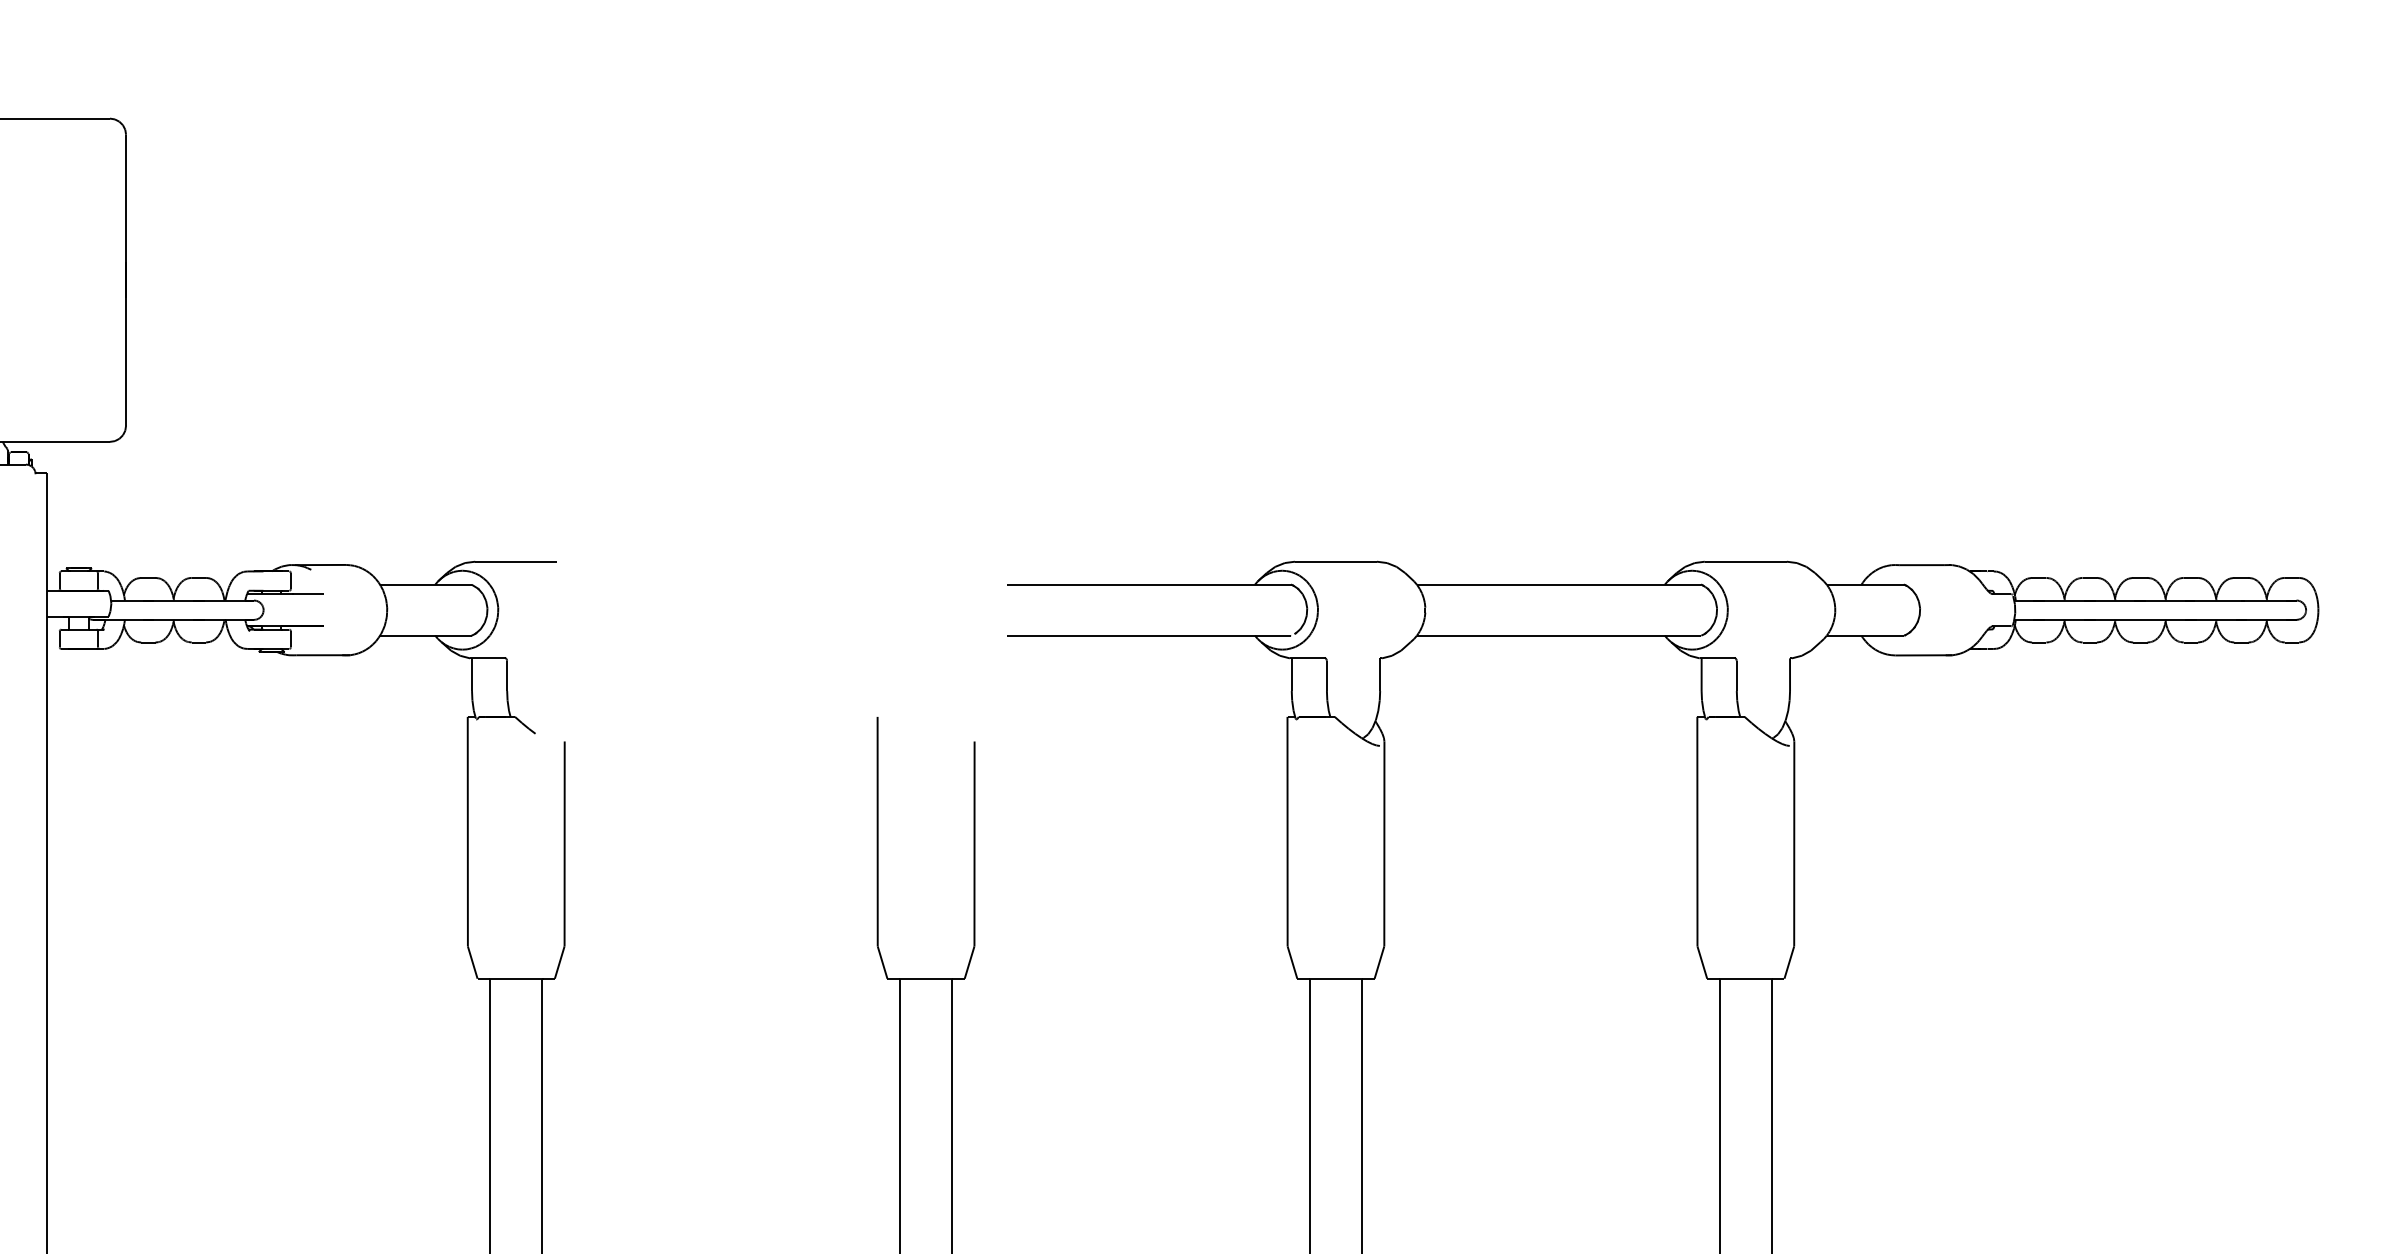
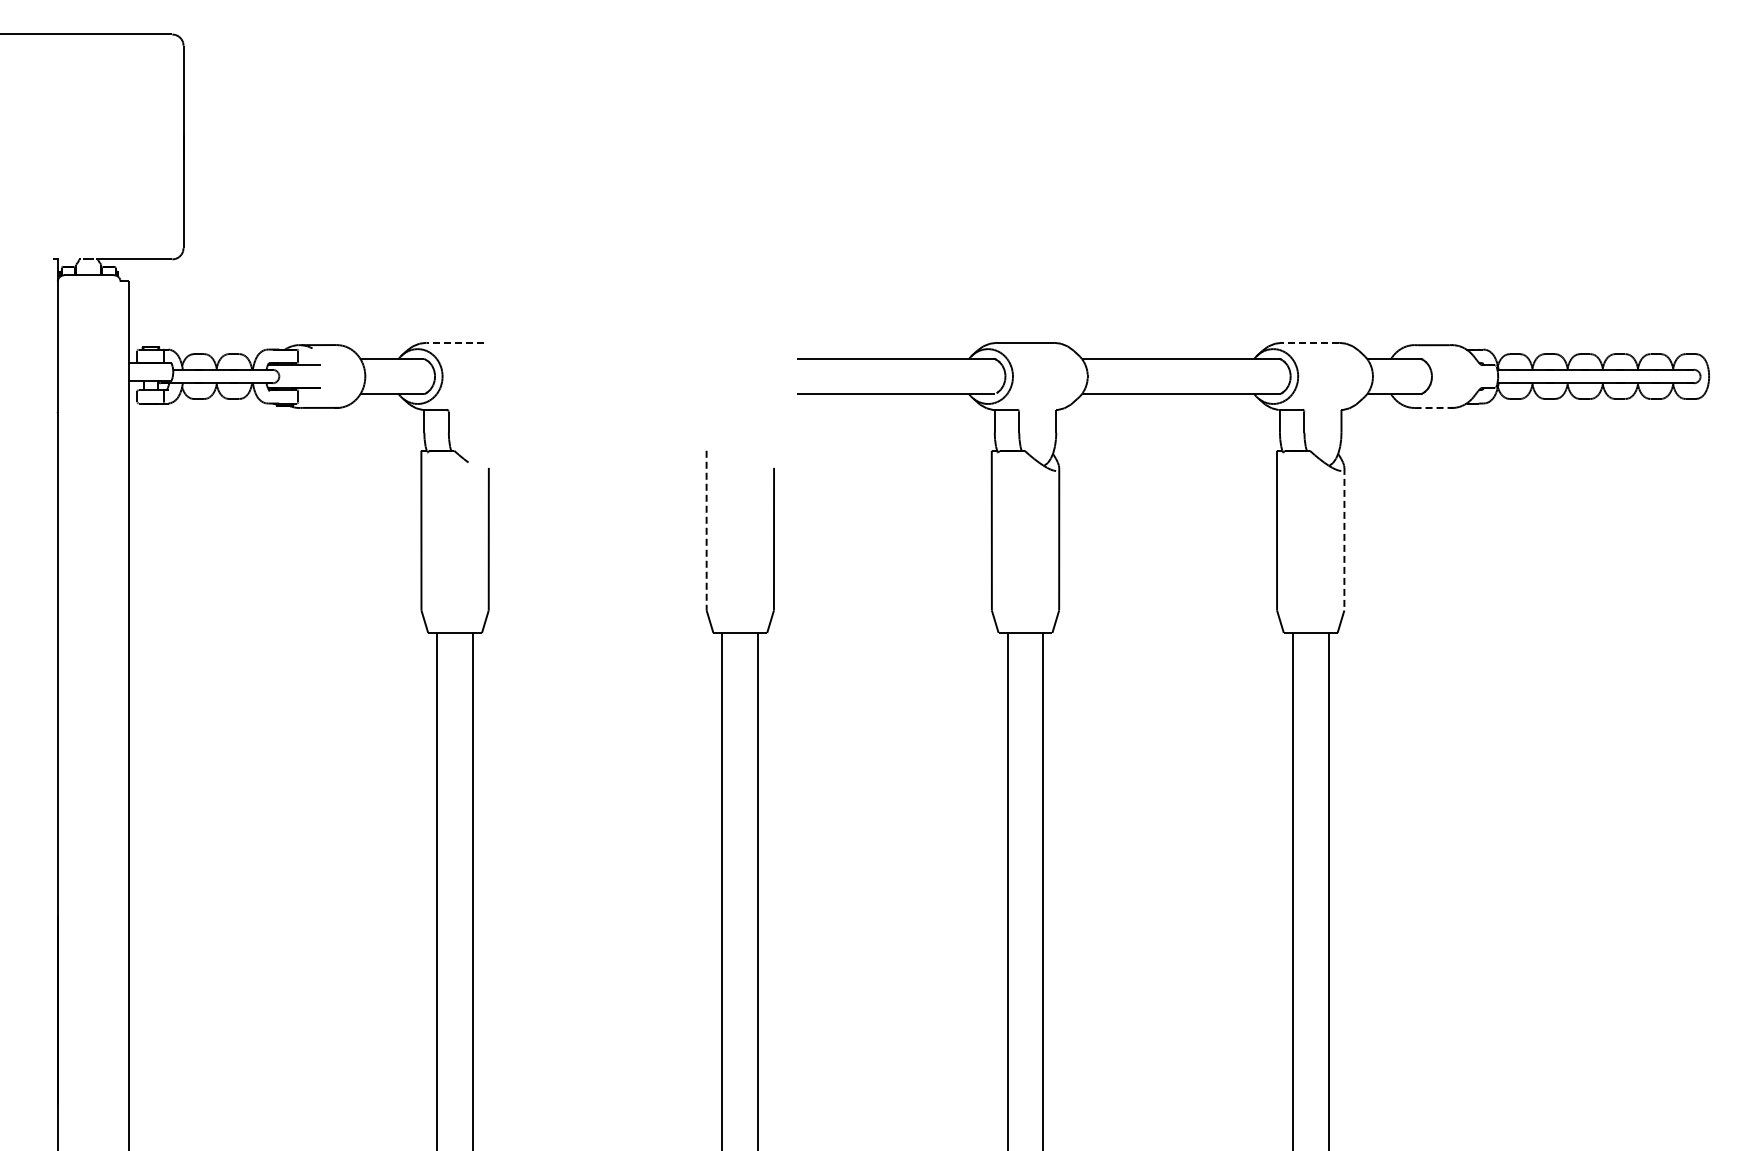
line: (516, 561) -> (455, 342), solid -> dashed
line: (1745, 561) -> (1310, 342), solid -> dashed
line: (1923, 654) -> (1434, 407), solid -> dashed
line: (877, 831) -> (706, 530), solid -> dashed
line: (1794, 844) -> (1344, 539), solid -> dashed

